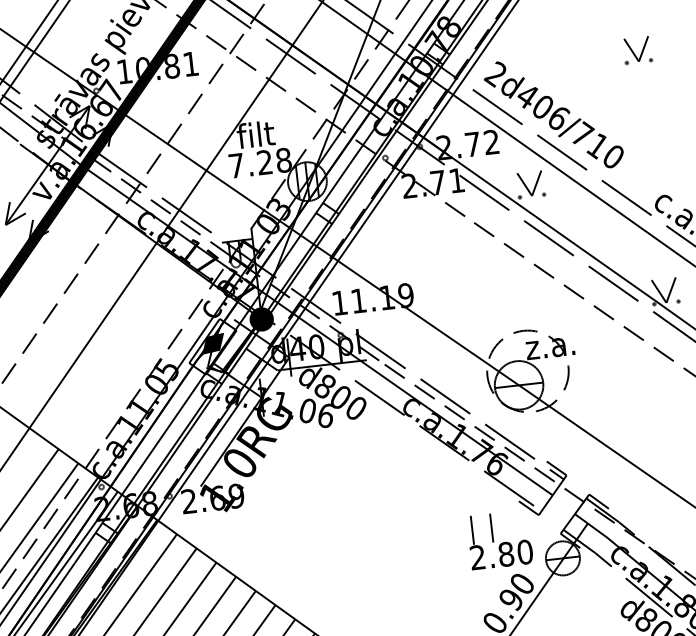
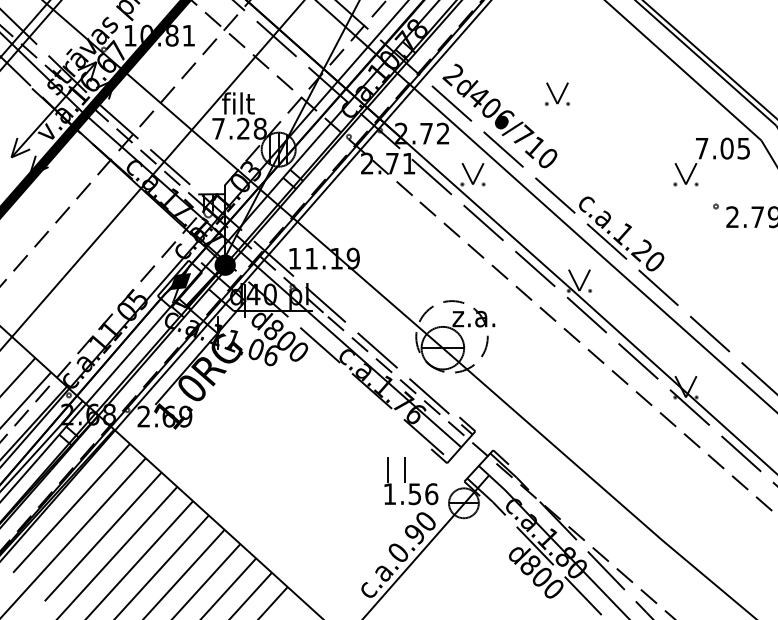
part: (636, 49) -> (556, 93), moved
text: (501, 555) -> (410, 494), 2.80 -> 1.56

